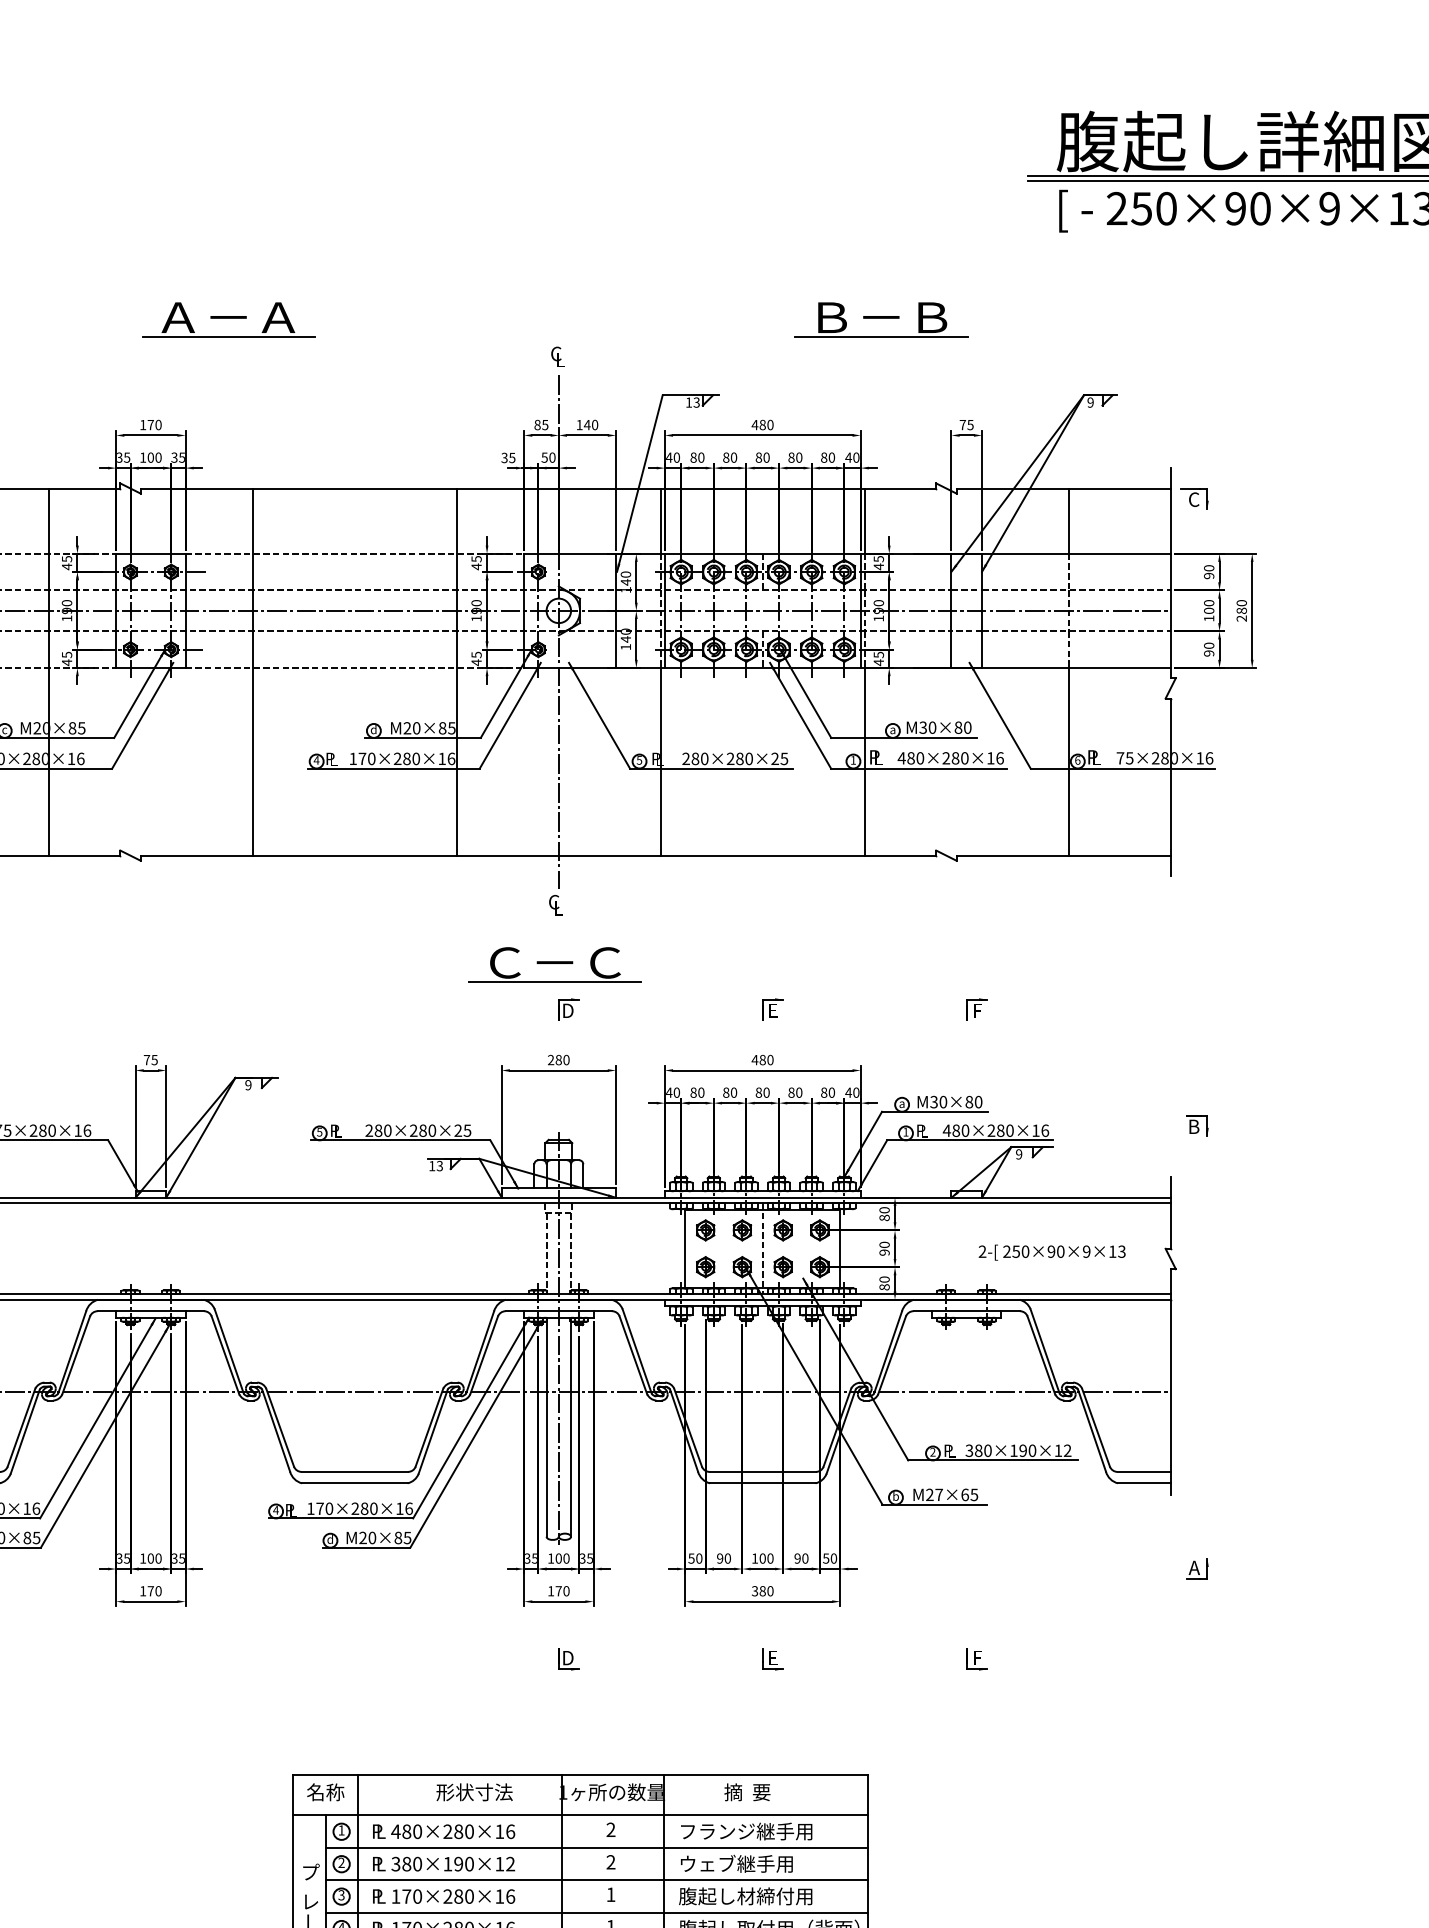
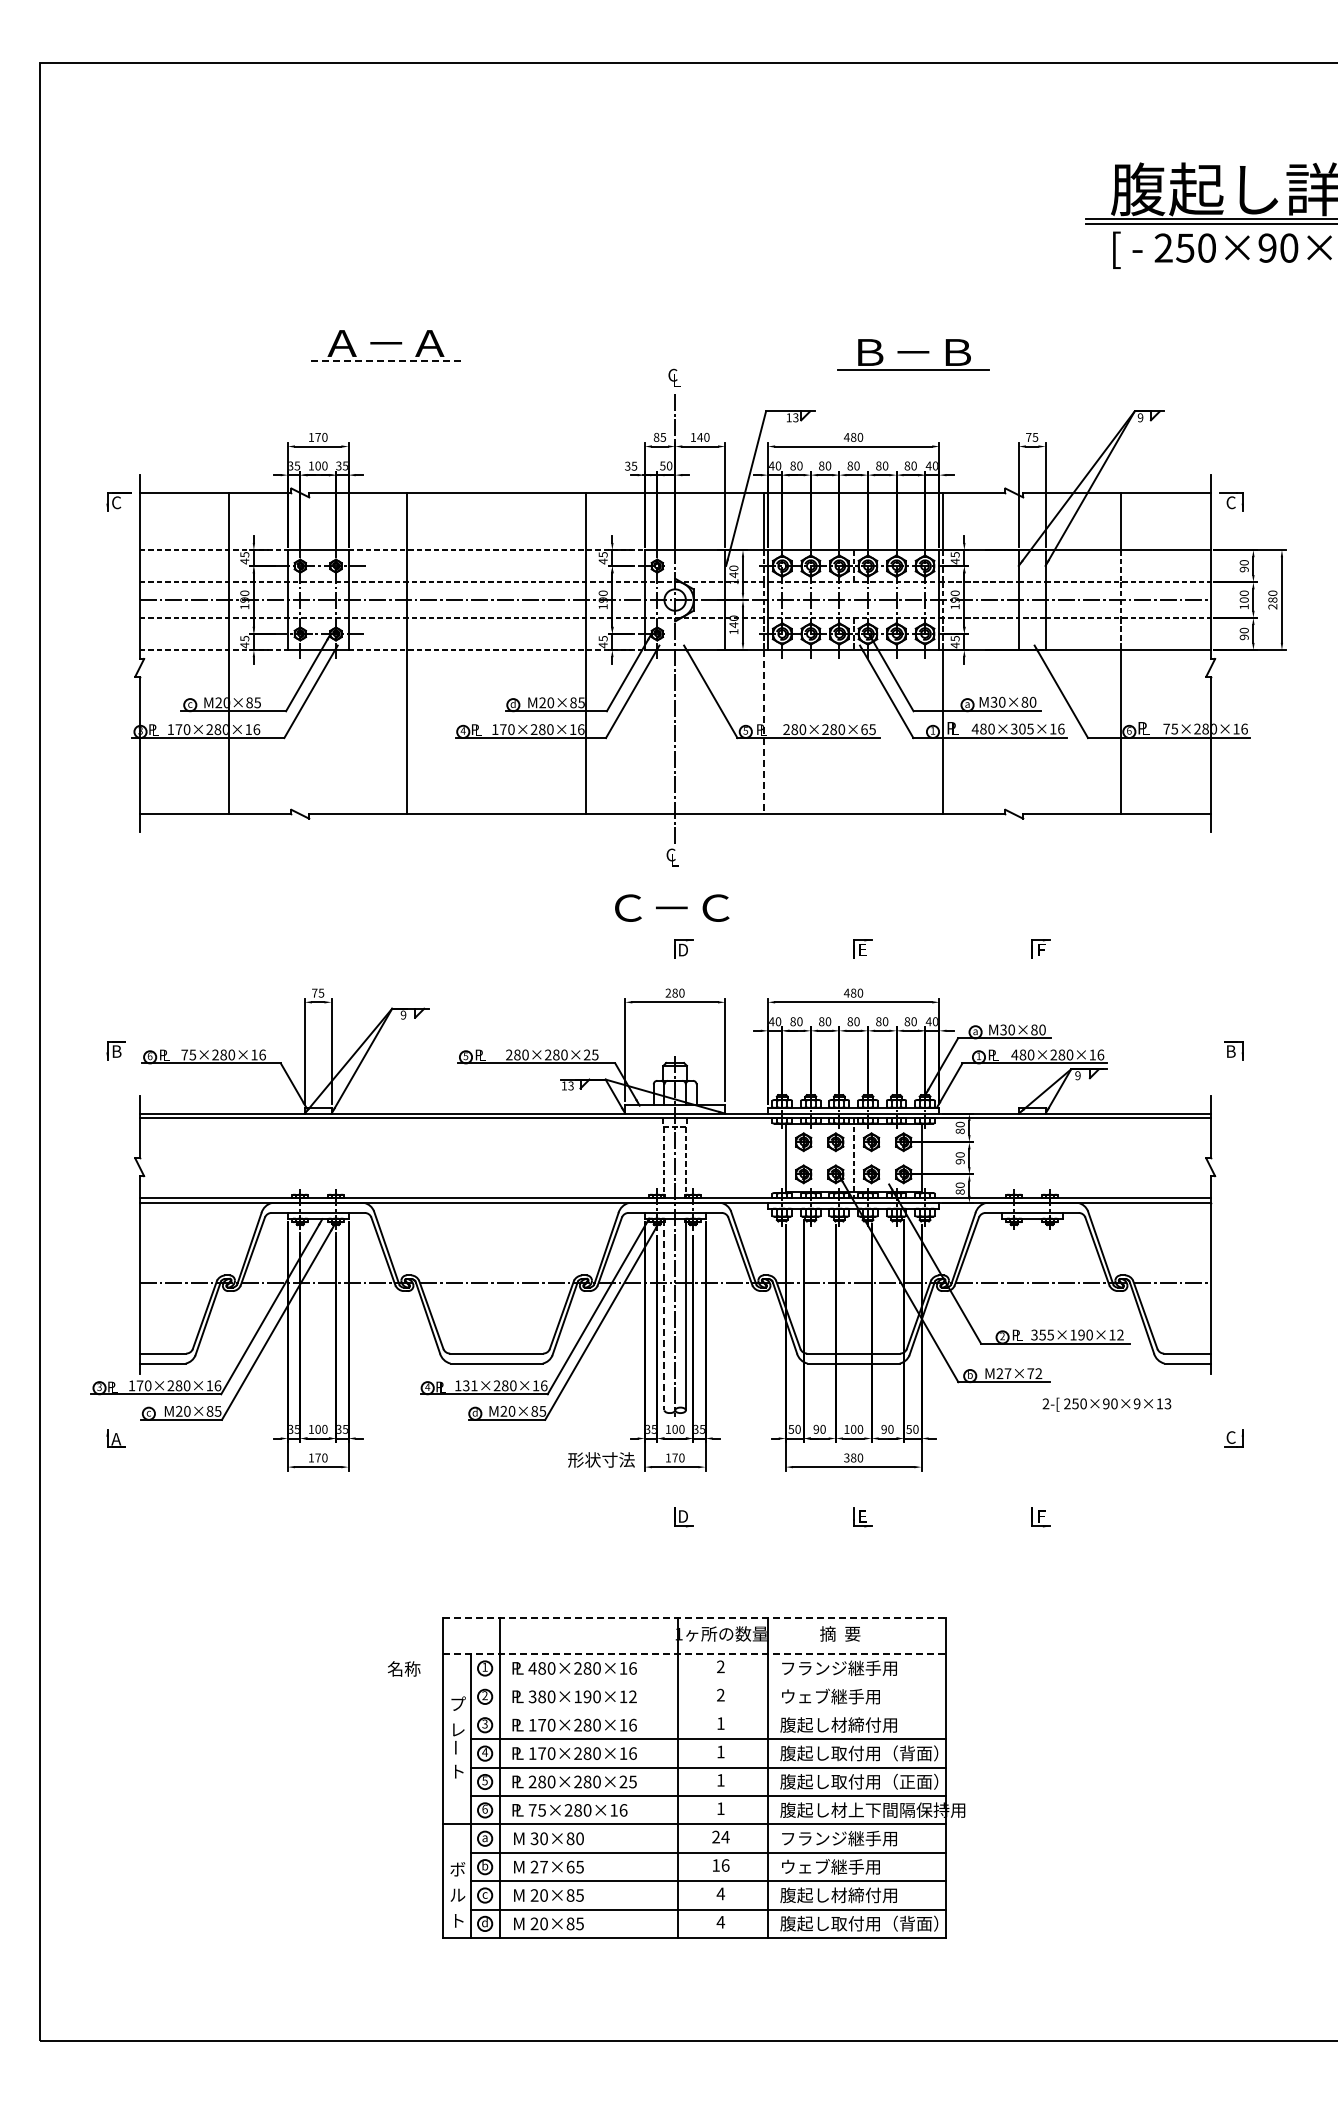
part: (881, 319) -> (913, 354), moved
line: (228, 337) -> (386, 360), solid -> dashed
text: (955, 757) -> (1022, 728), 480×280×16 -> 480×305×16
text: (775, 758) -> (864, 729), 280×280×25 -> 280×280×65
line: (660, 762) -> (764, 732), solid -> dashed
line: (554, 982) -> (671, 925), removed
text: (1051, 1252) -> (1106, 1404), moved
line: (546, 1427) -> (664, 1314), solid -> dashed
text: (983, 1450) -> (1046, 1334), 380×190×12 -> 355×190×12
text: (969, 1494) -> (1034, 1373), M27×65 -> M27×72
text: (324, 1508) -> (470, 1385), 170×280×16 -> 131×280×16
text: (1194, 1567) -> (1231, 1437), A -> C
line: (580, 1774) -> (694, 1618), solid -> dashed
text: (326, 1791) -> (404, 1668), moved
text: (474, 1791) -> (601, 1459), moved
line: (580, 1815) -> (694, 1654), solid -> dashed
line: (596, 1847) -> (708, 1682), removed
line: (596, 1879) -> (708, 1710), removed

